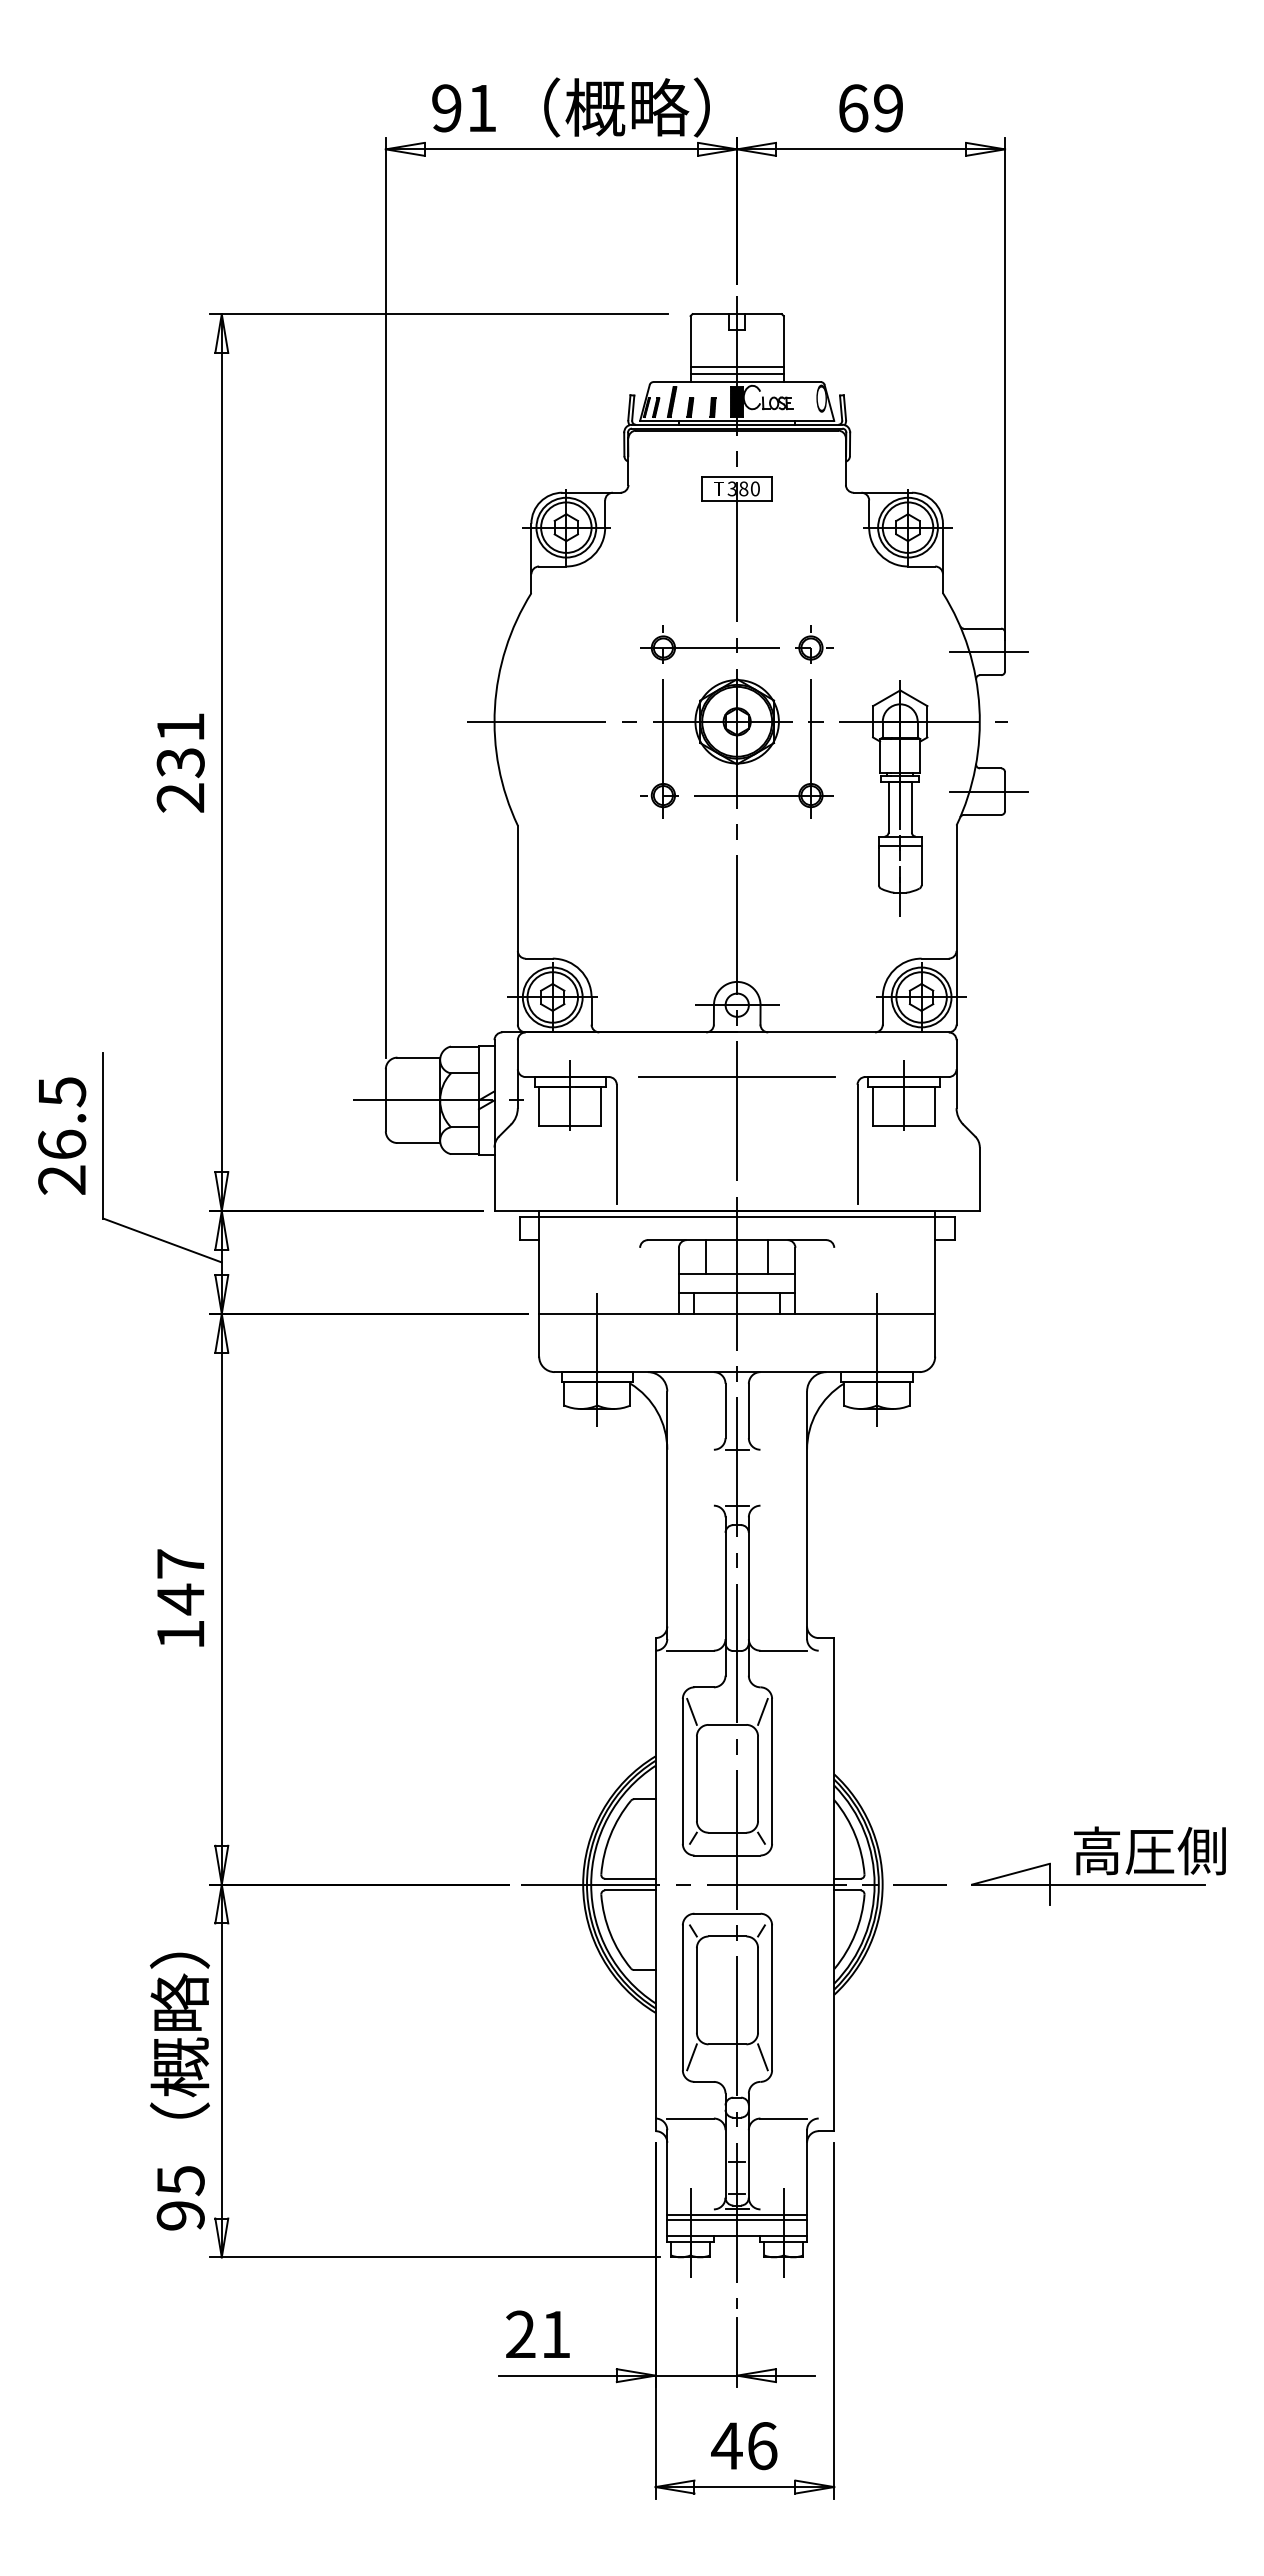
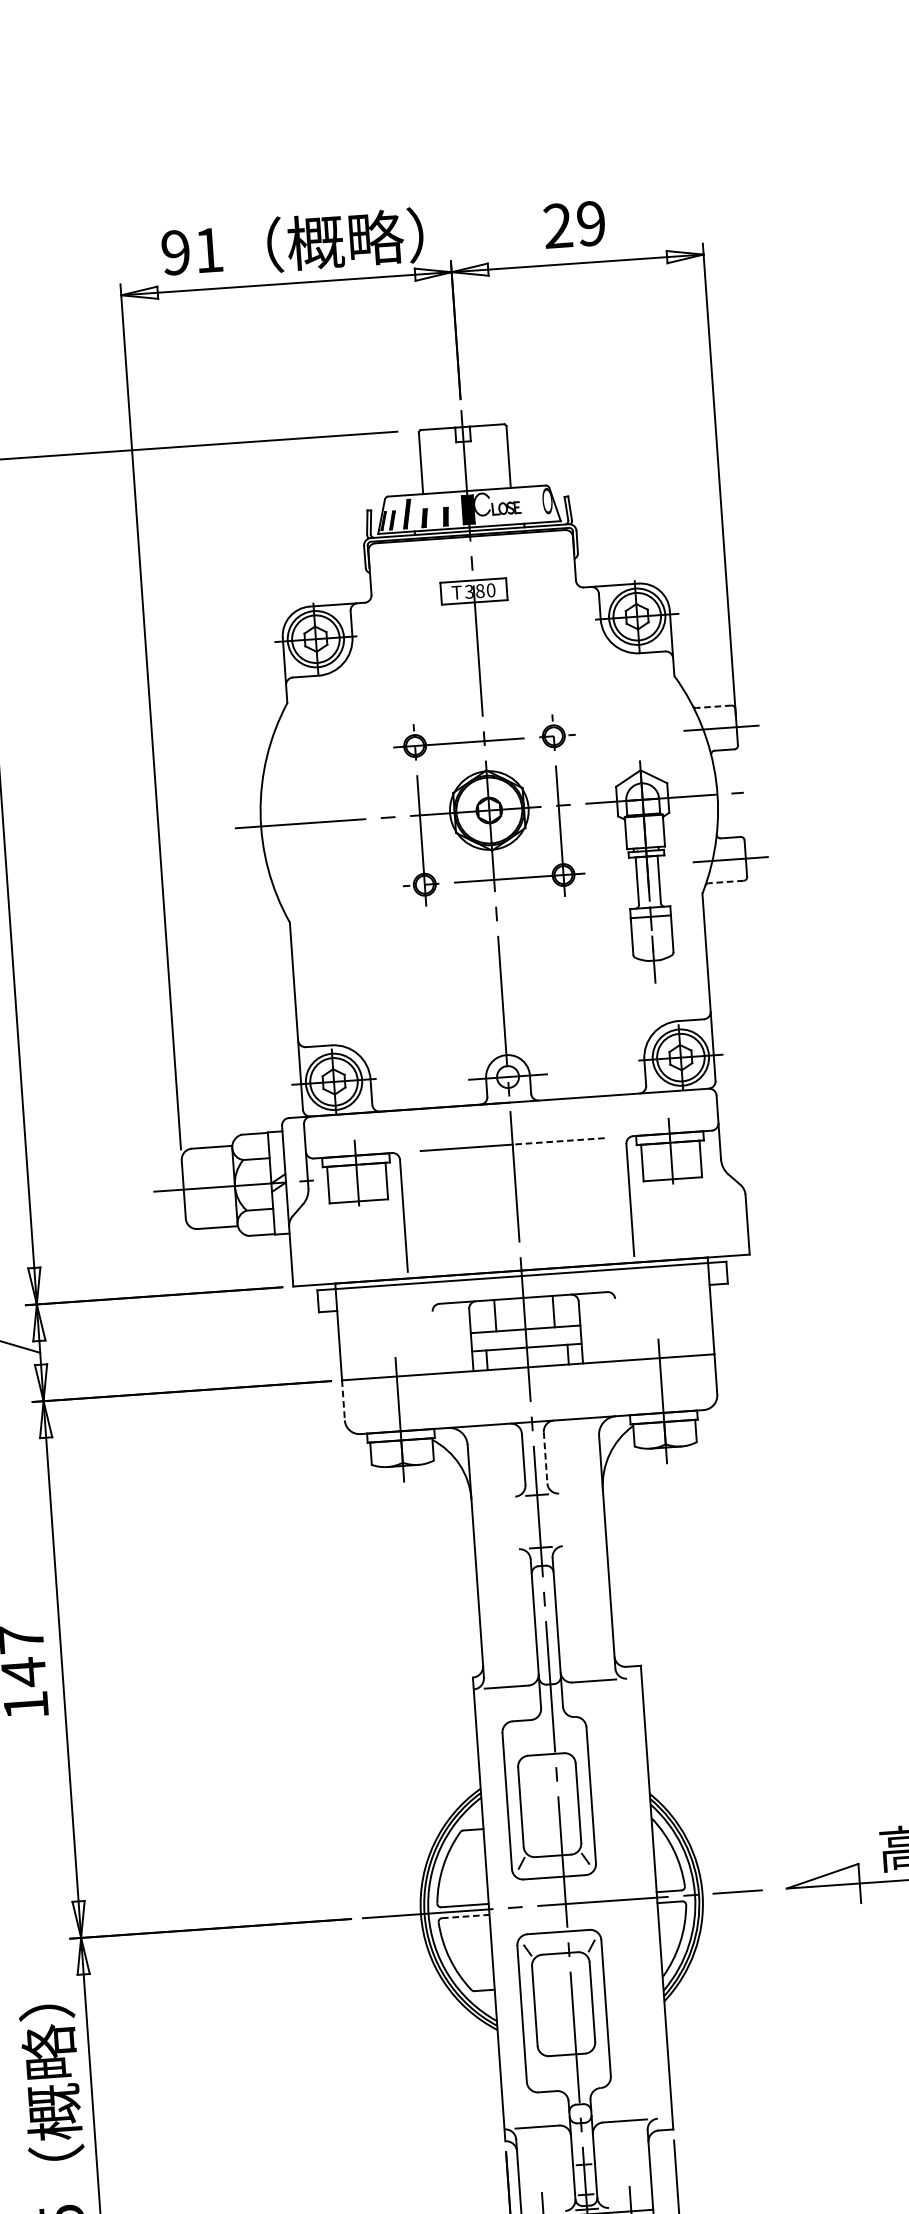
text: (853, 108) -> (558, 226), 69 -> 29
line: (736, 366) -> (465, 476), removed
line: (736, 373) -> (465, 483), removed
line: (982, 628) -> (713, 706), solid -> dashed
line: (982, 814) -> (726, 881), solid -> dashed
line: (786, 1077) -> (559, 1141), solid -> dashed
line: (539, 1335) -> (343, 1400), solid -> dashed
line: (748, 1411) -> (545, 1458), solid -> dashed
line: (691, 1711) -> (511, 1744), removed
line: (762, 1711) -> (578, 1739), removed
line: (630, 1890) -> (465, 1916), solid -> dashed
line: (691, 2057) -> (534, 2069), removed
line: (762, 2057) -> (600, 2064), removed

